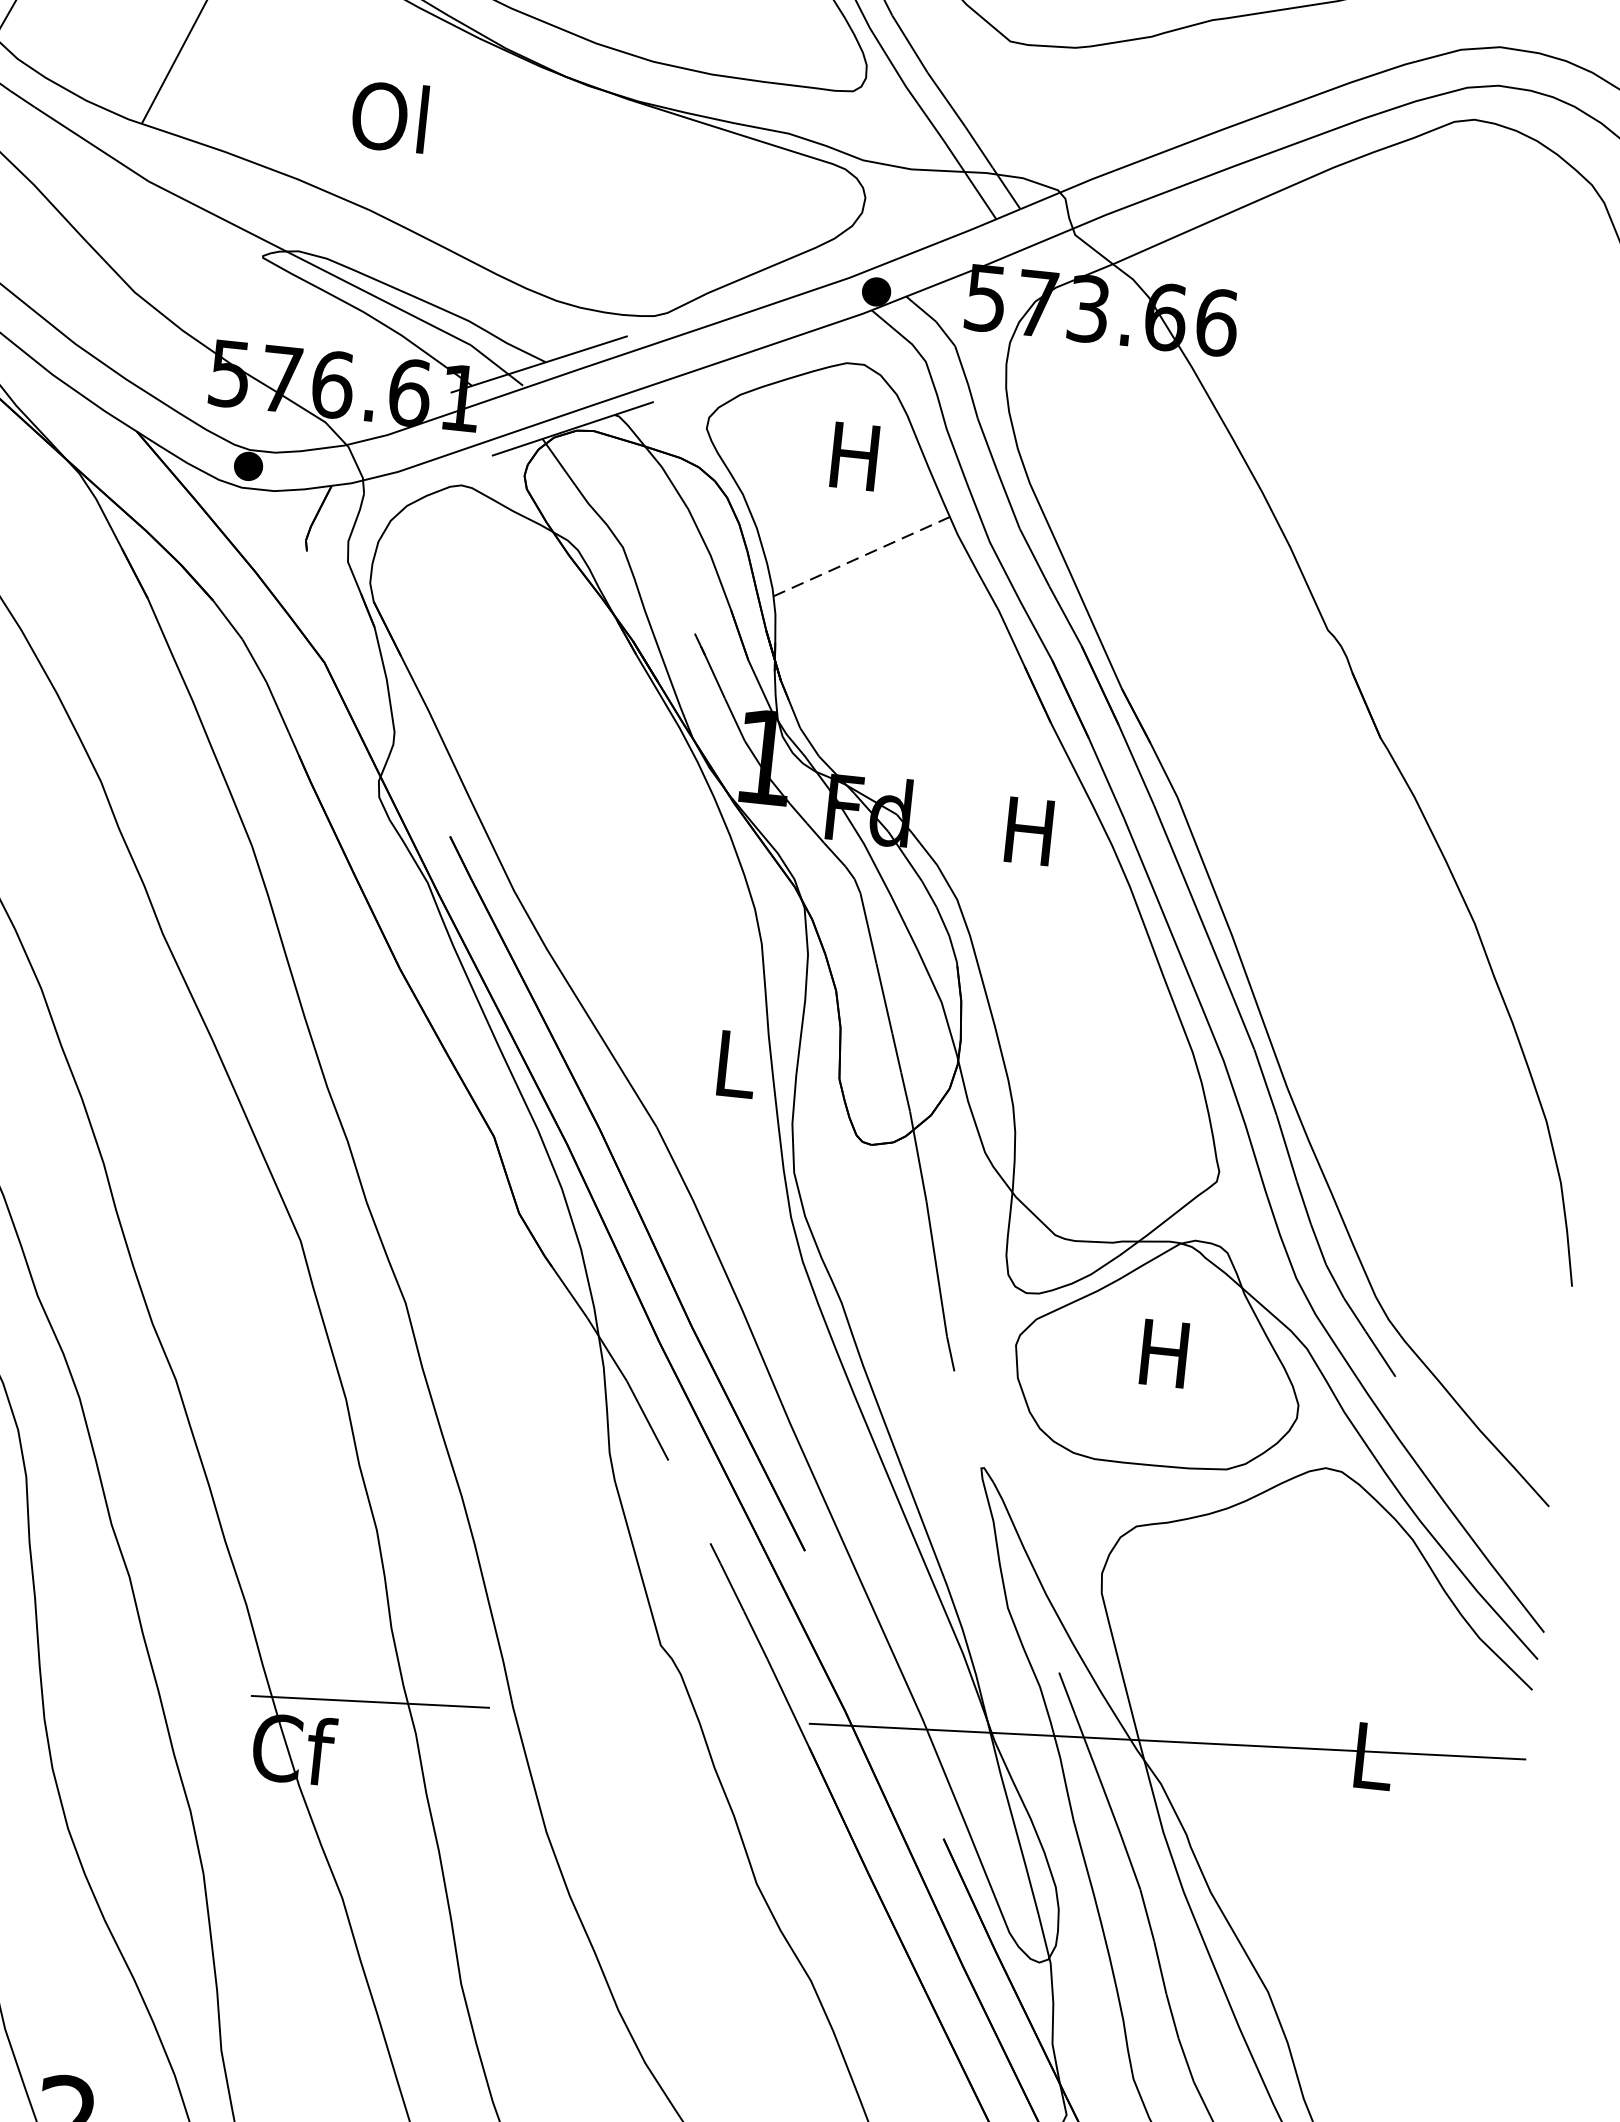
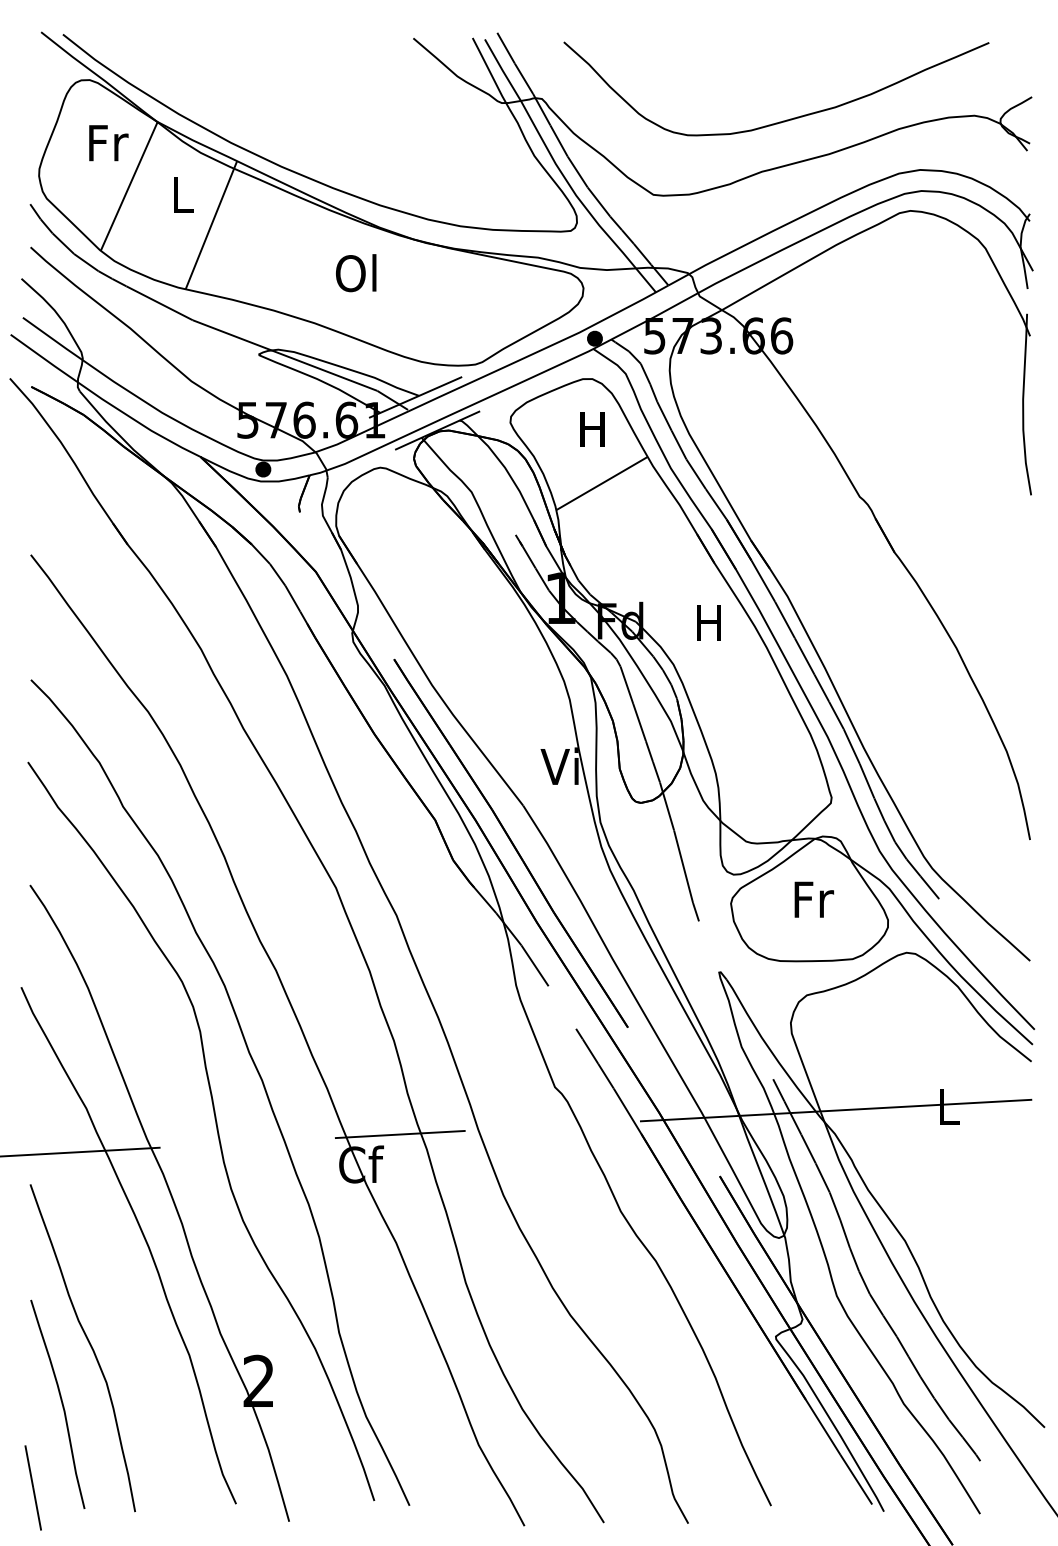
text: (390, 117) -> (356, 273), moved
line: (860, 556) -> (601, 483), dashed -> solid
text: (730, 1061) -> (559, 765), L -> Vi
text: (1168, 1353) -> (814, 899), H -> Fr

